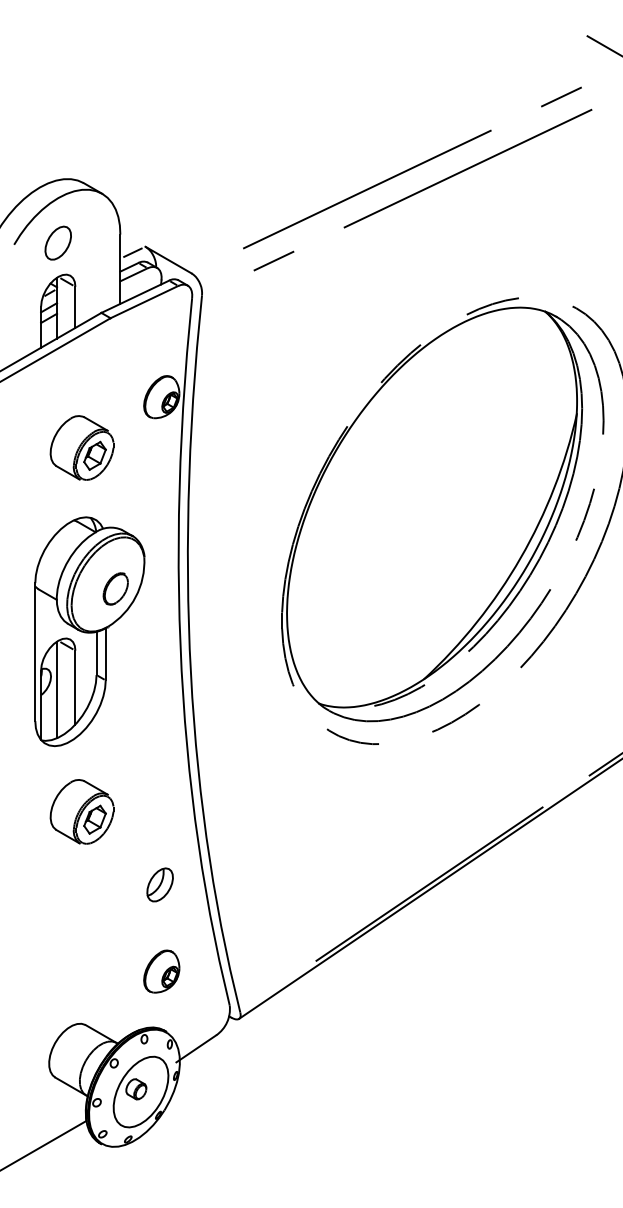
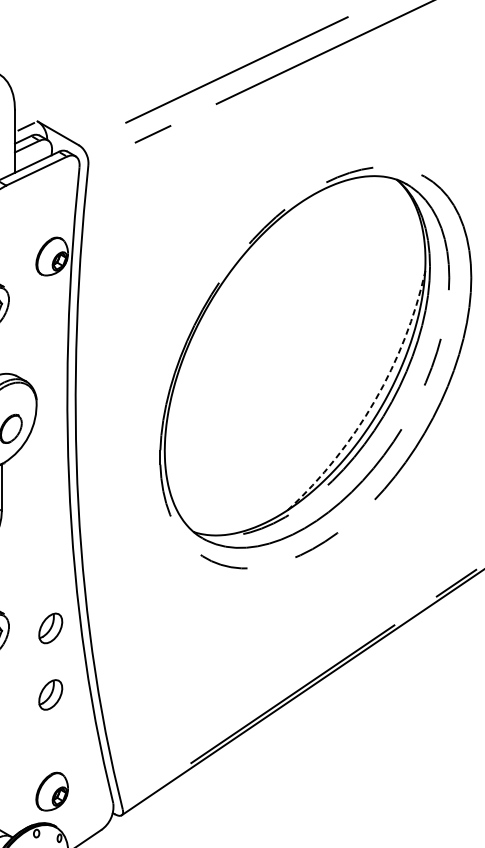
arc: (520, 557) -> (374, 400), solid -> dashed
part: (159, 810) -> (50, 628), added
part: (161, 971) -> (51, 791), moved

